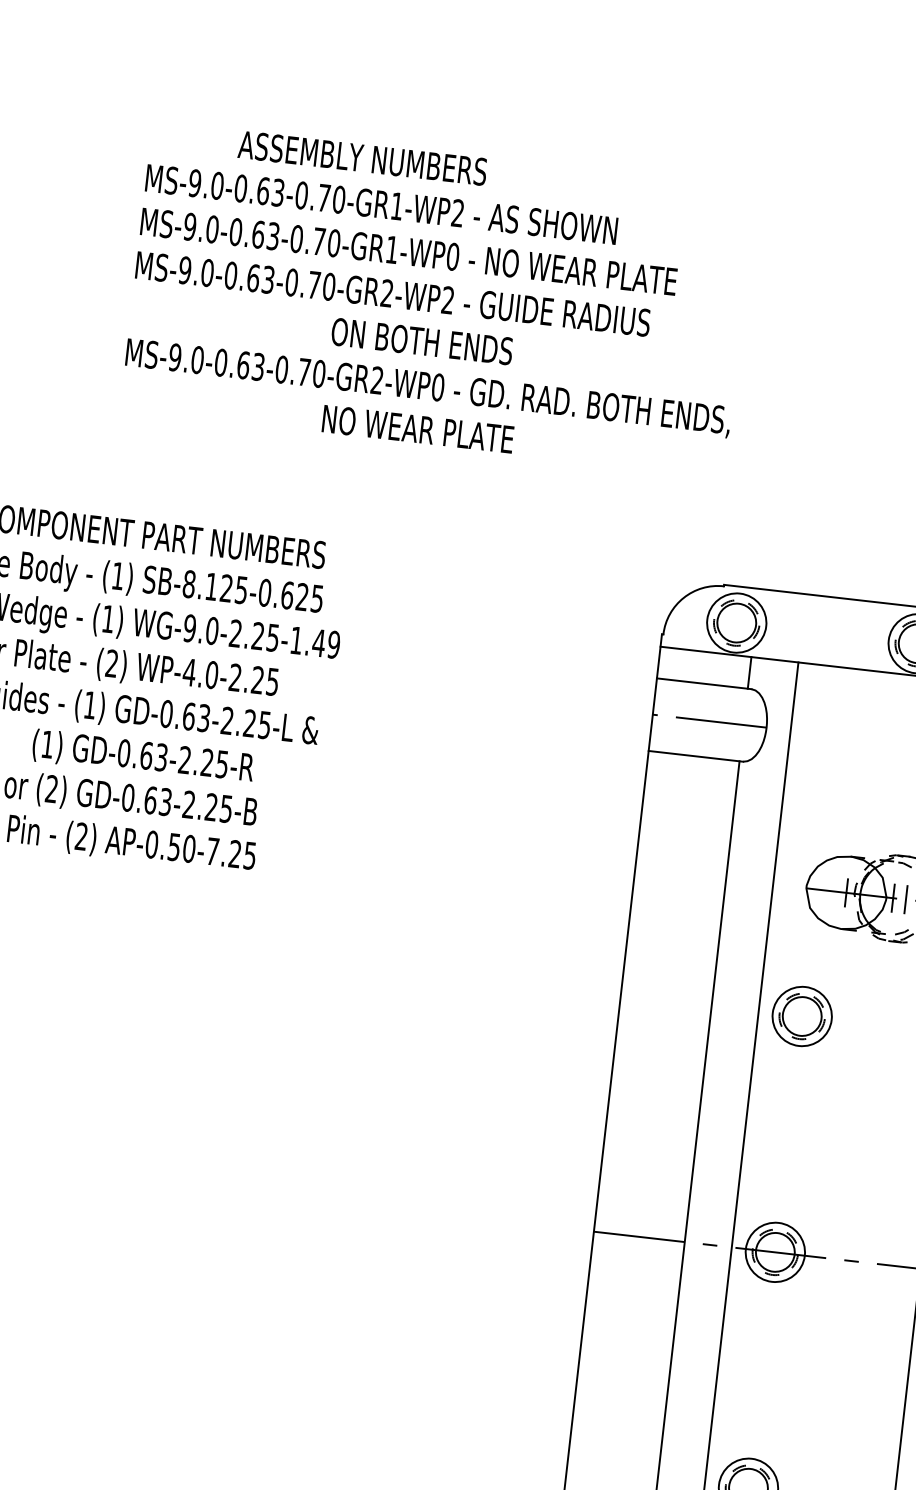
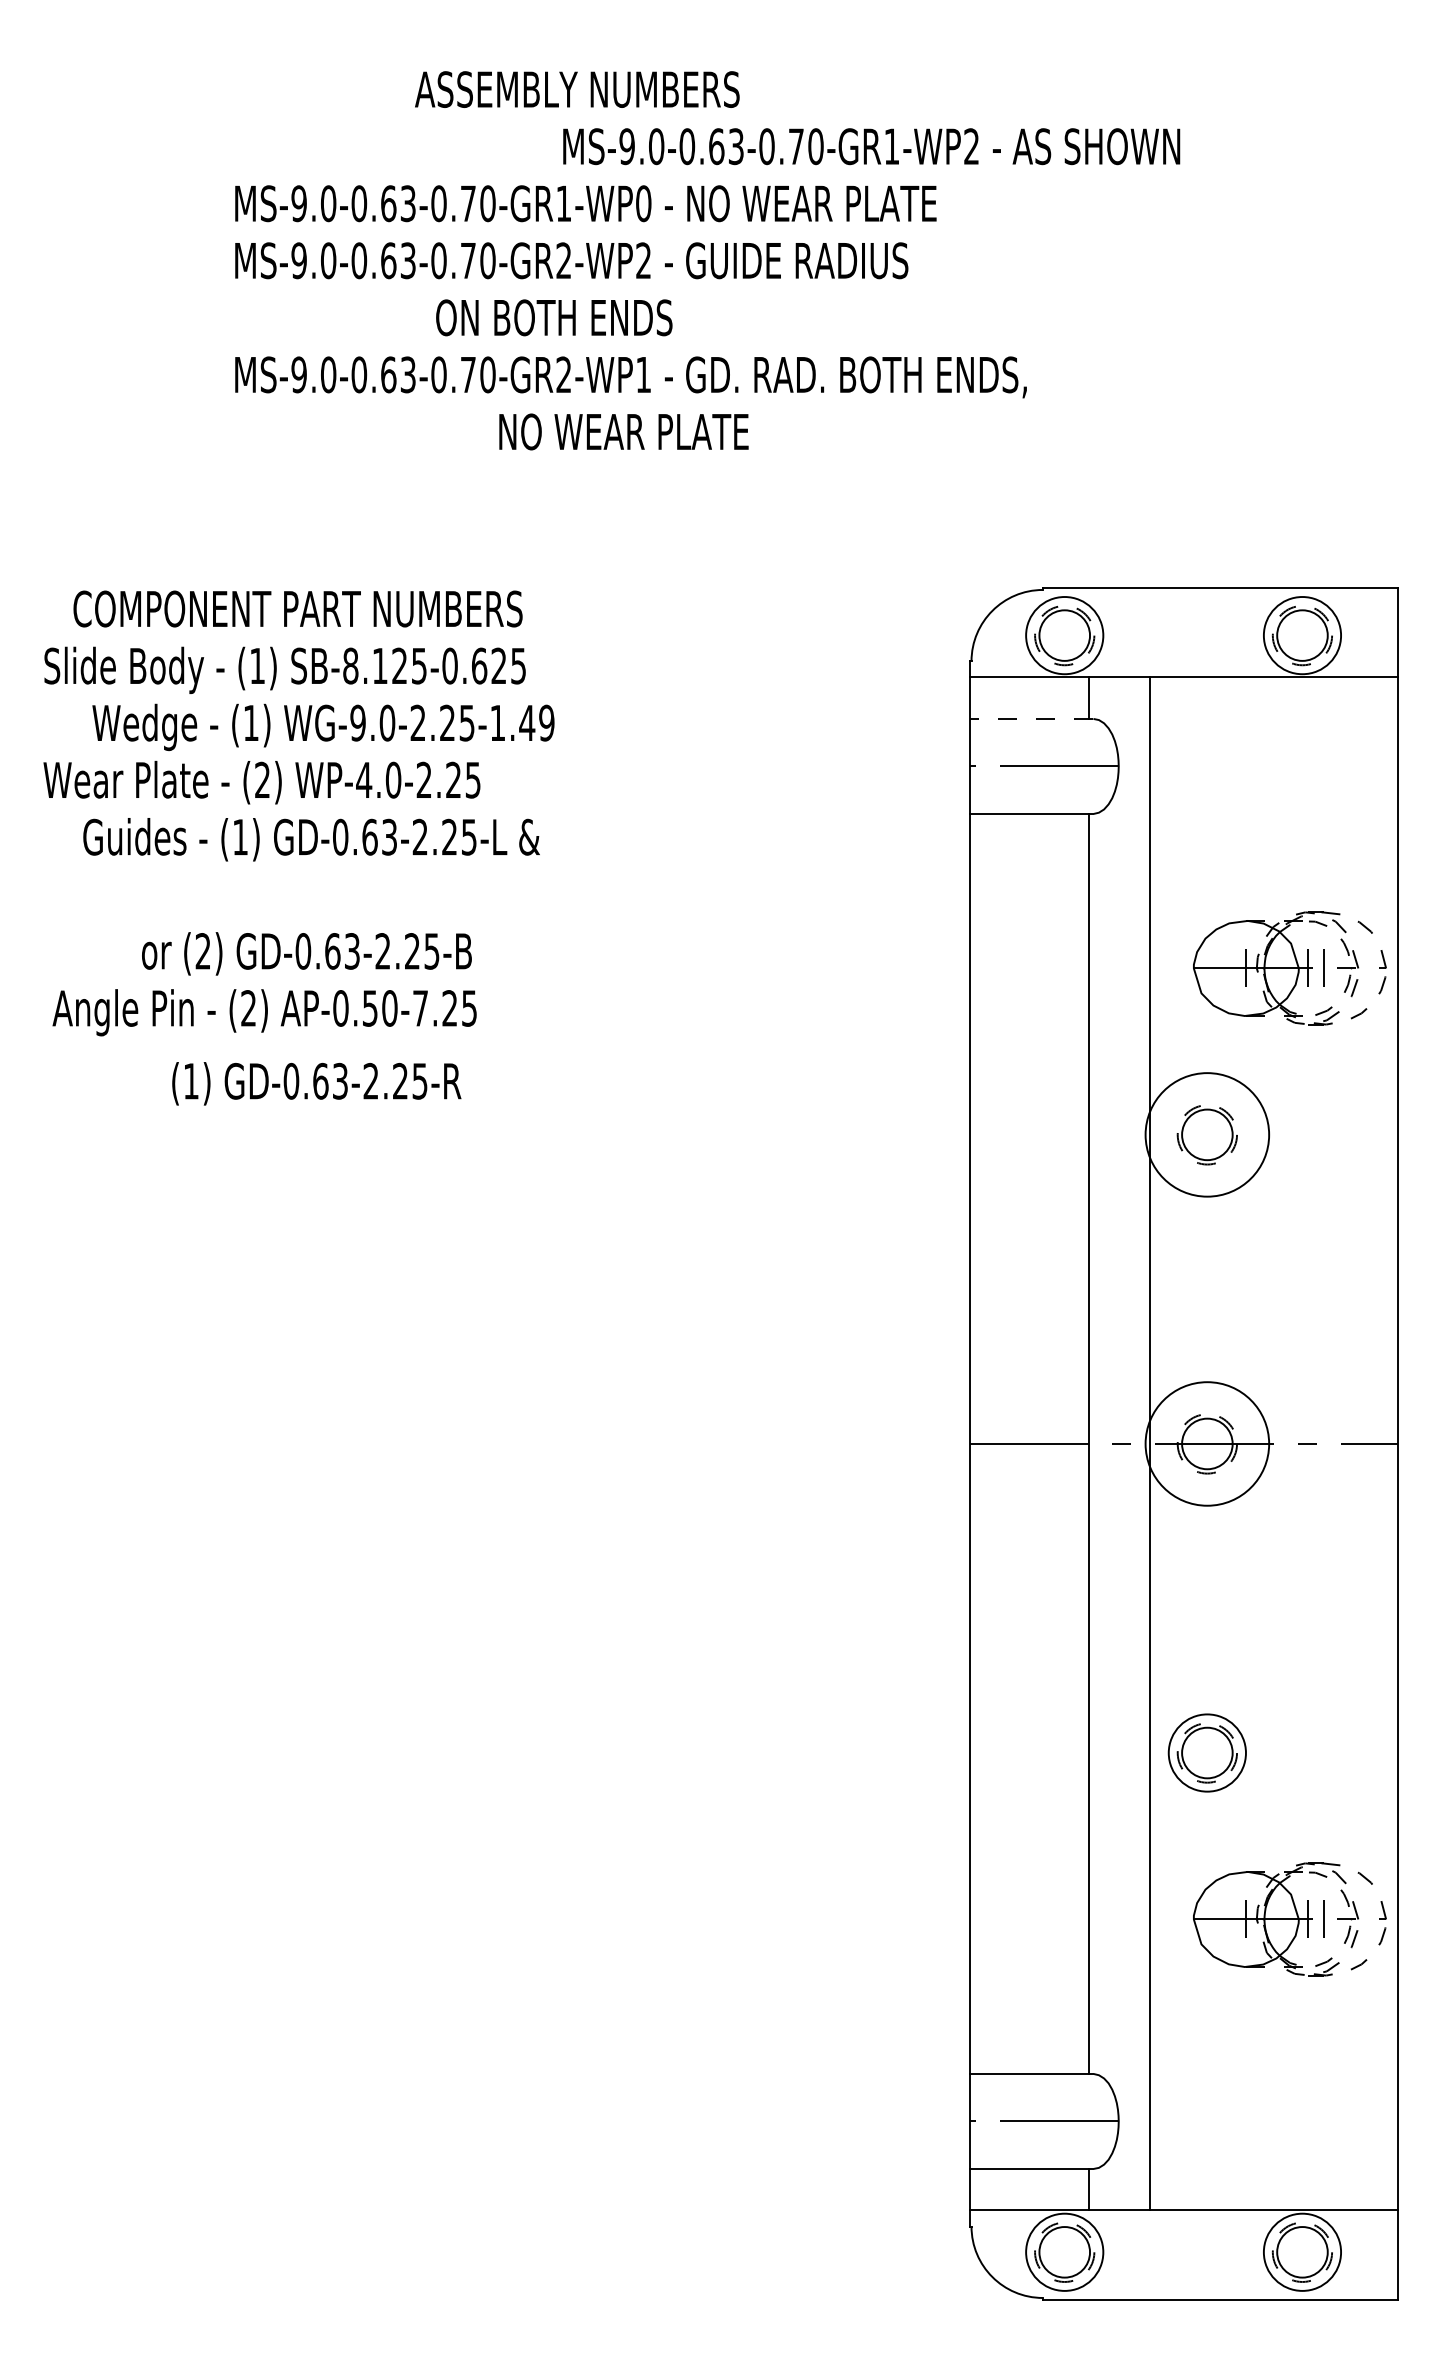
text: (362, 158) -> (577, 89), moved
text: (381, 204) -> (871, 146), moved
text: (422, 341) -> (554, 317), moved
text: (438, 387) -> (643, 374), MS-9.0-0.63-0.70-GR2-WP0 -> MS-9.0-0.63-0.70-GR2-WP1
line: (704, 683) -> (1031, 718), solid -> dashed
text: (143, 757) -> (316, 1083), moved
circle: (801, 1016) -> (1206, 1134), size x1.6
circle: (774, 1251) -> (1206, 1443), size x1.6

